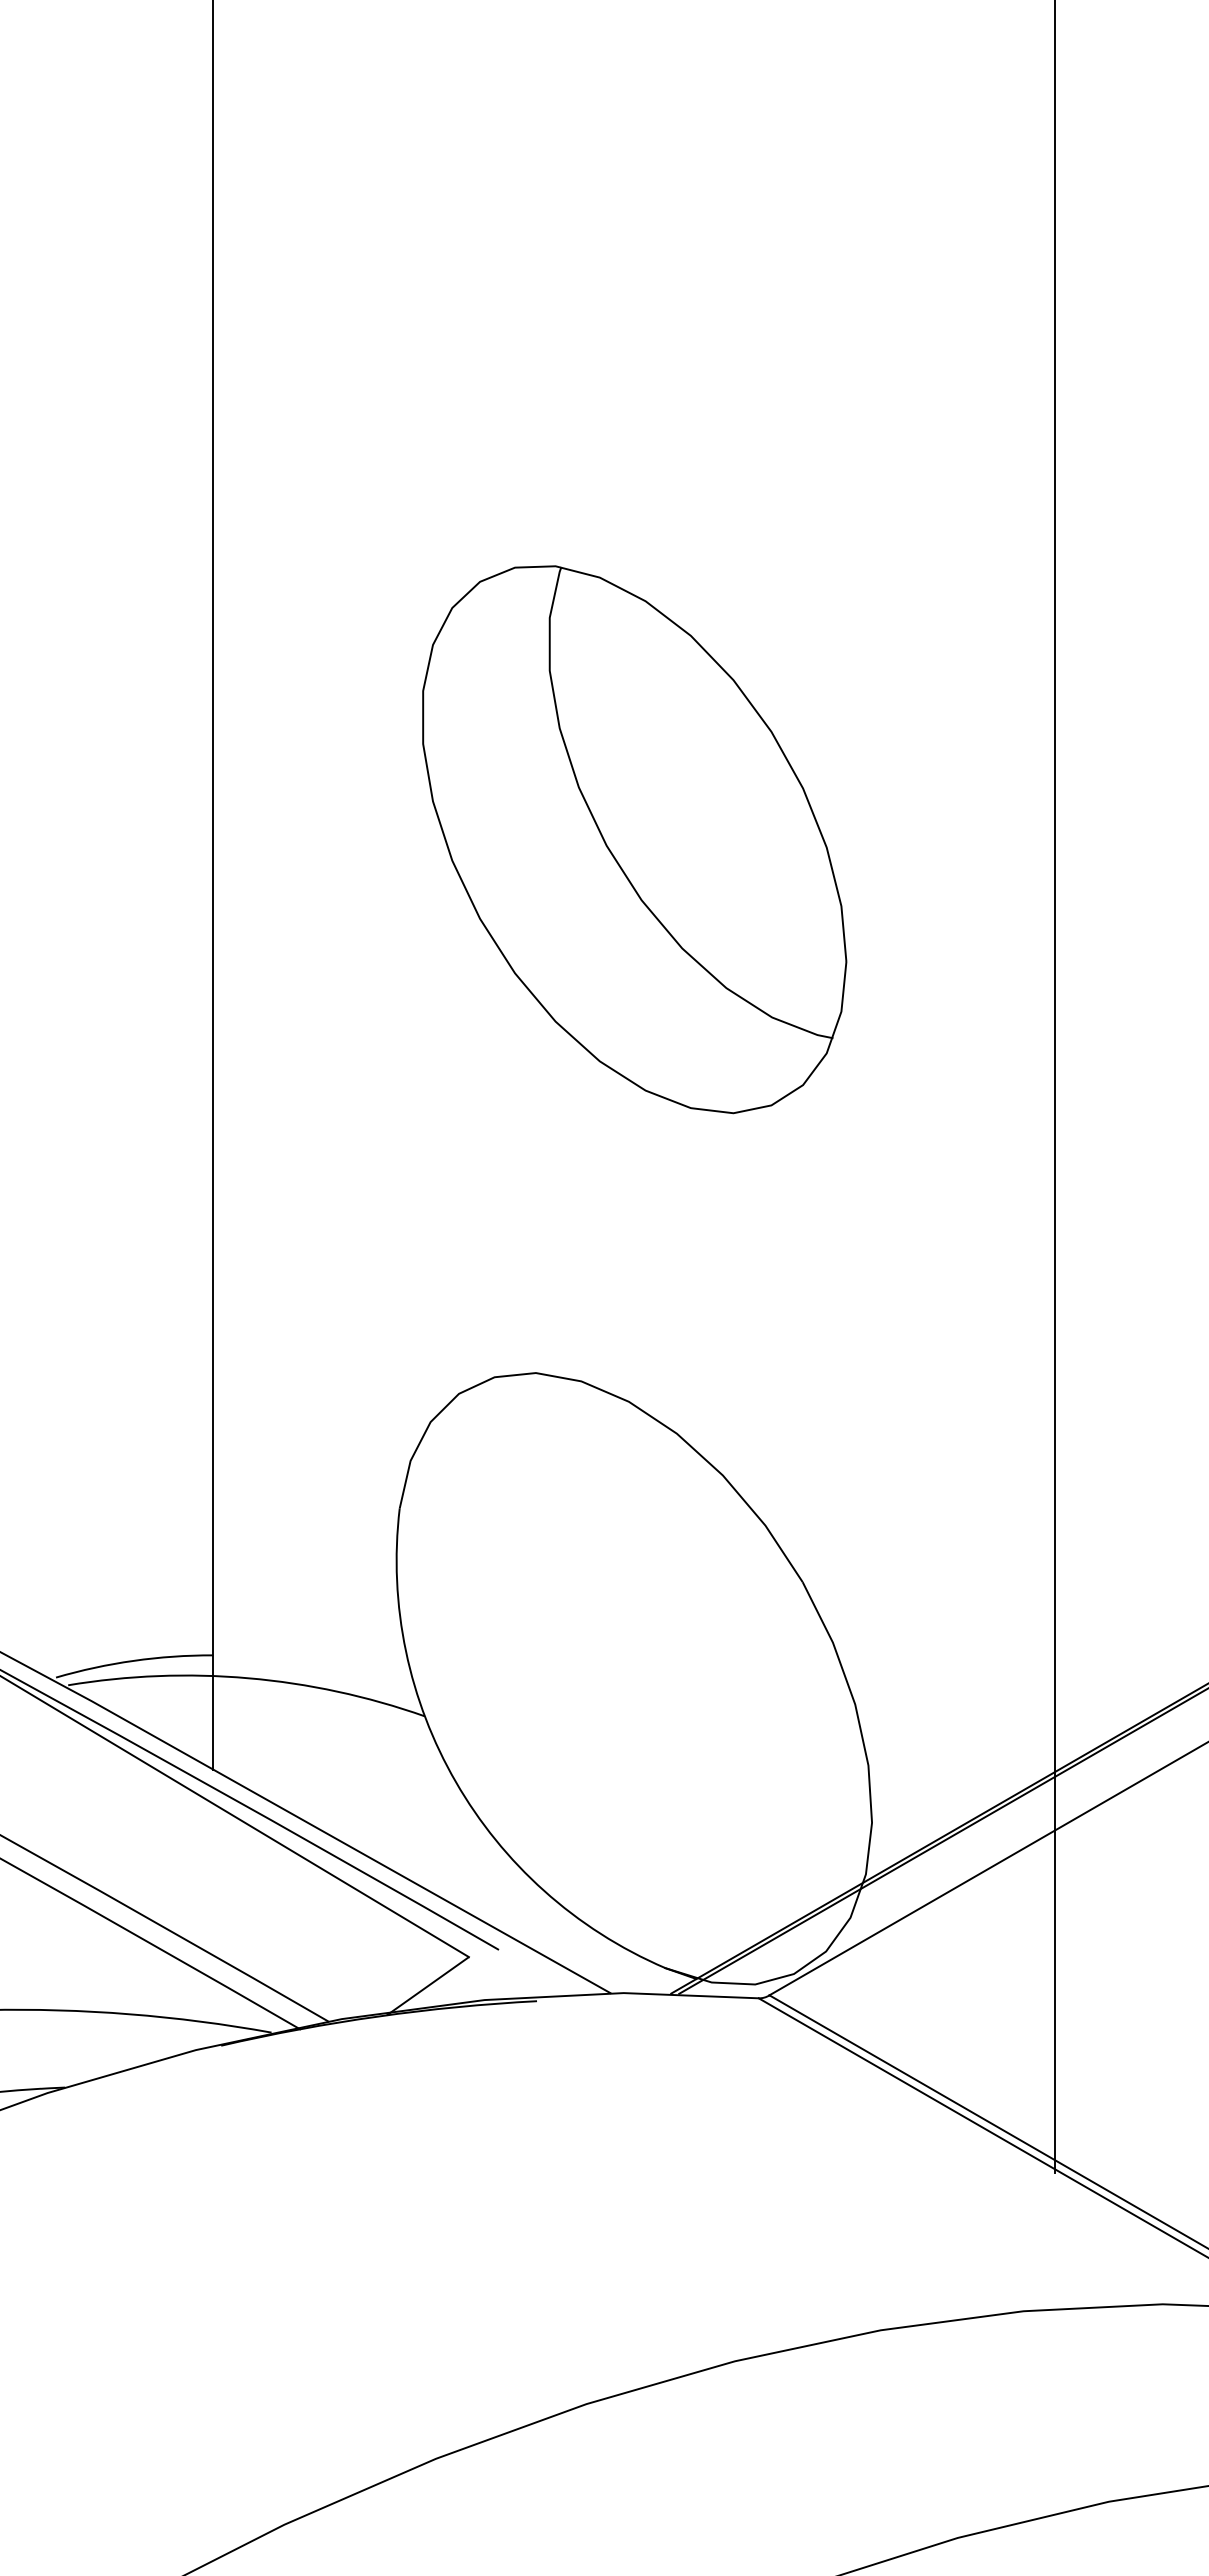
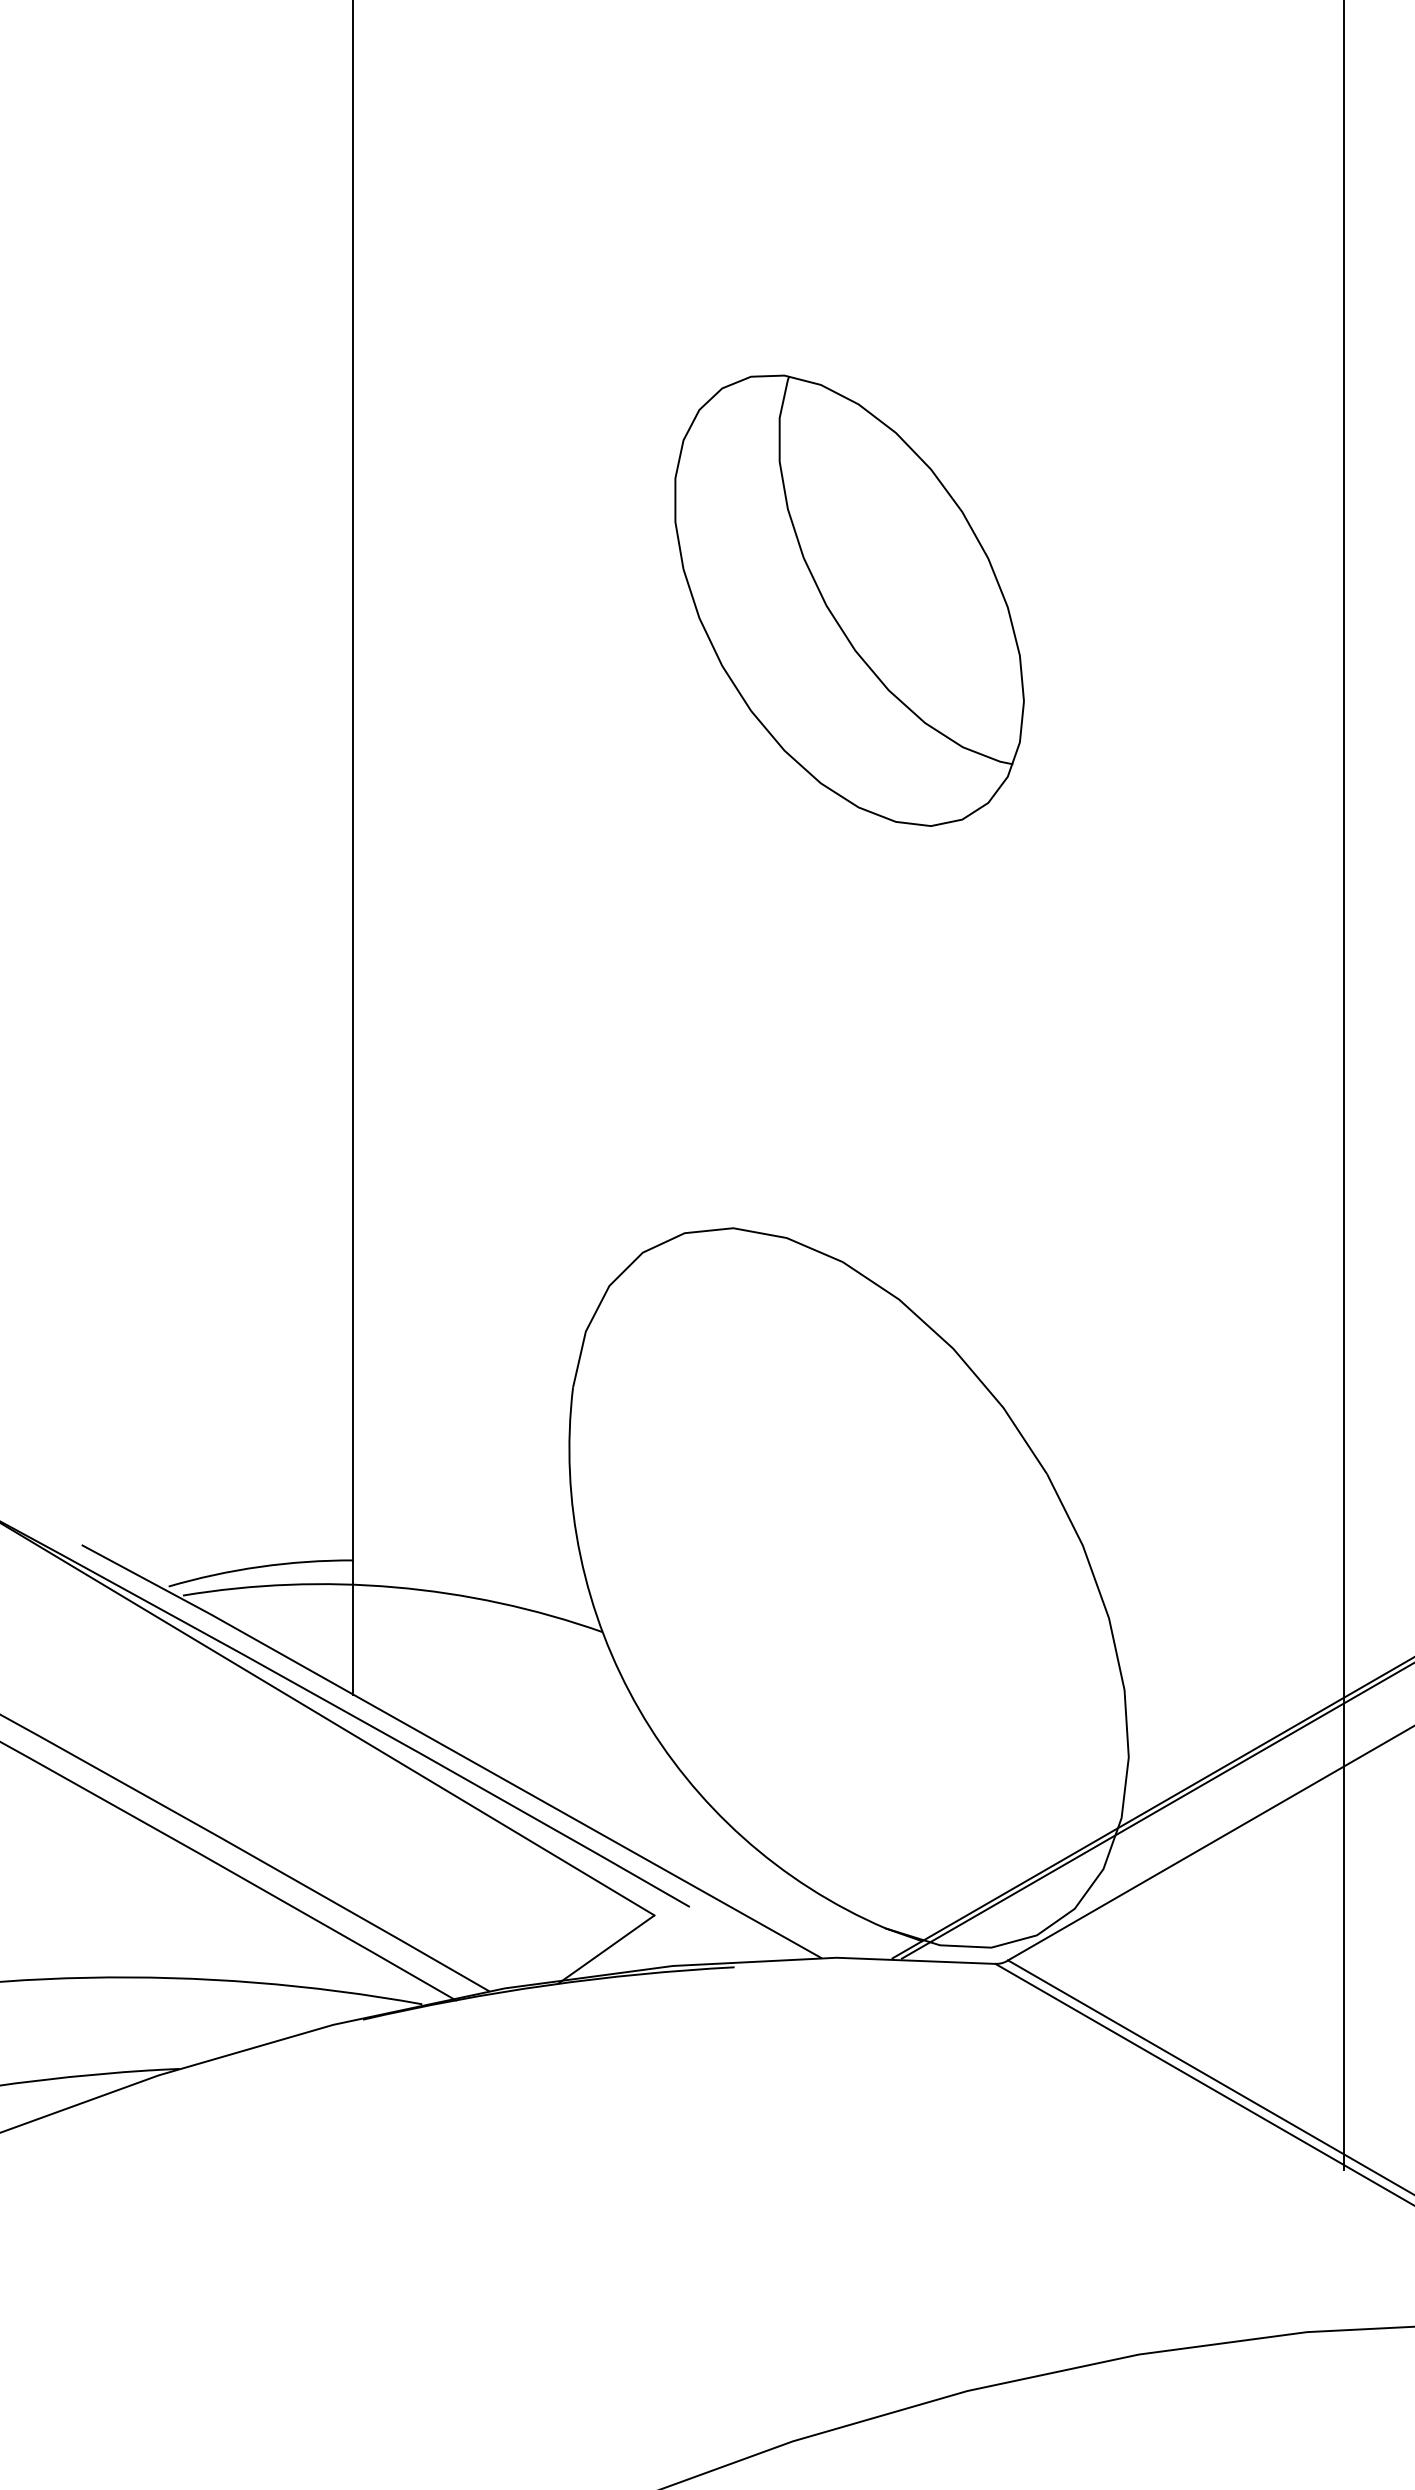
part: (634, 839) -> (849, 600), size x0.7

